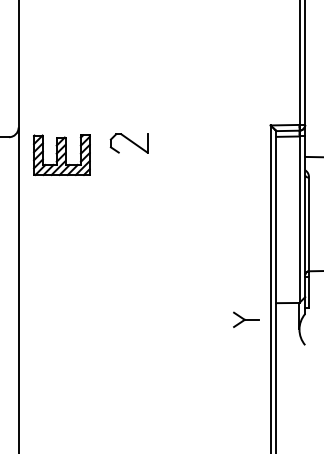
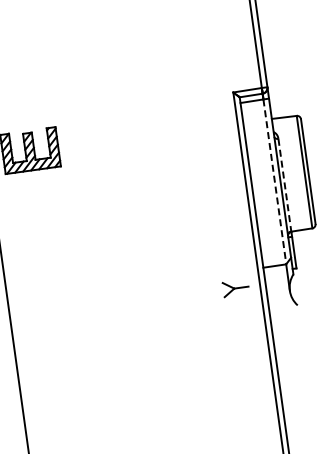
part: (128, 143) -> (94, 129), removed
line: (299, 220) -> (274, 182), solid -> dashed
line: (309, 224) -> (285, 185), solid -> dashed

